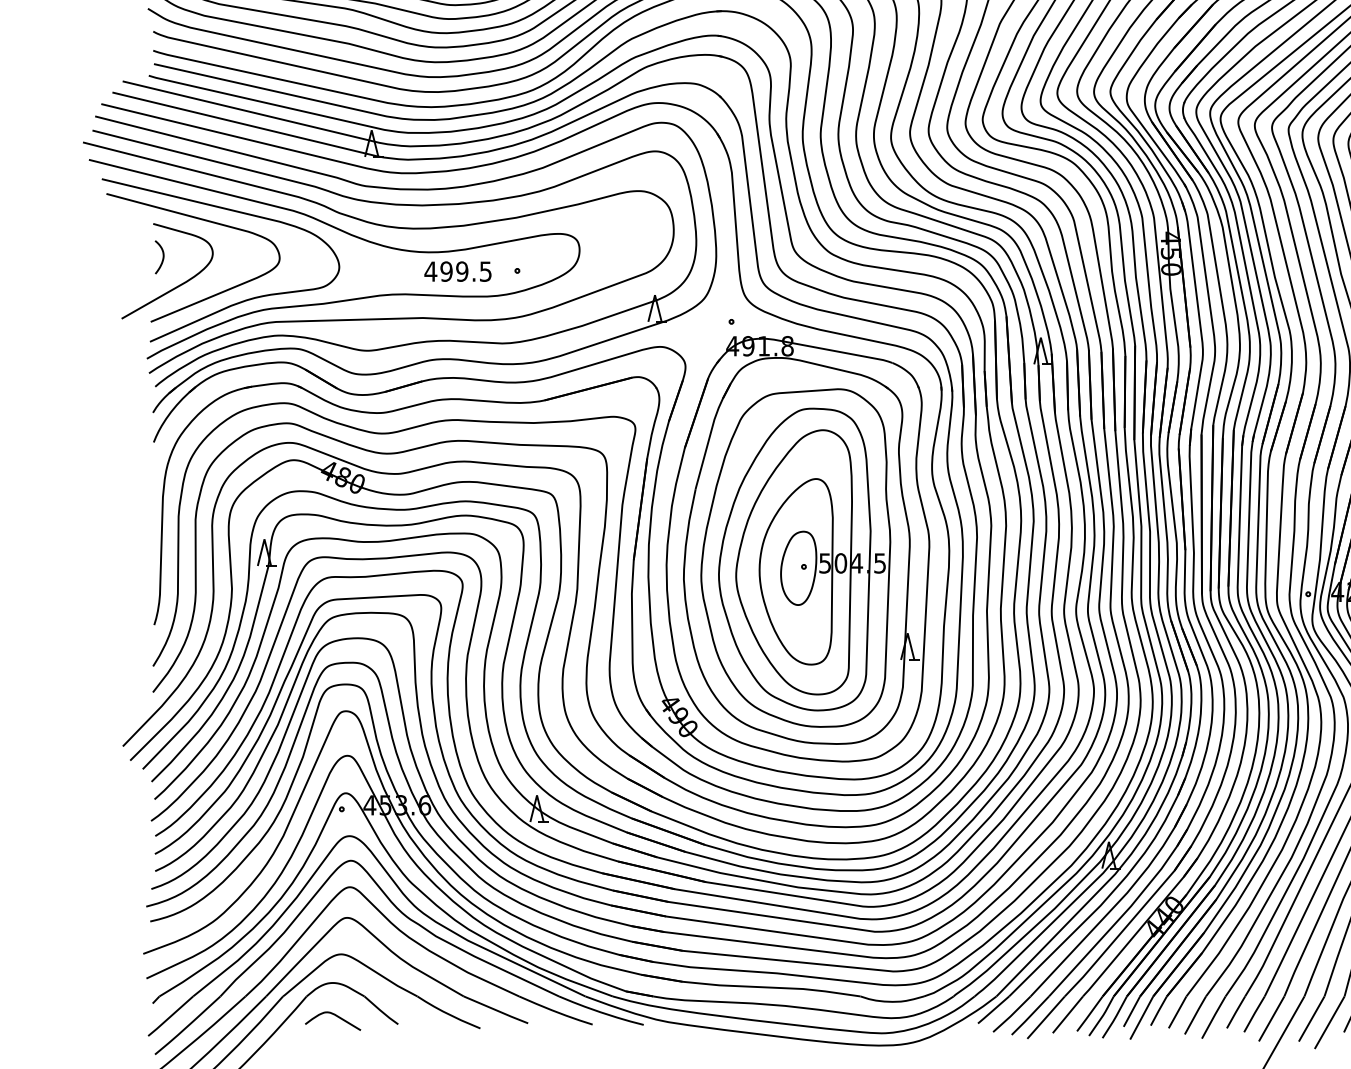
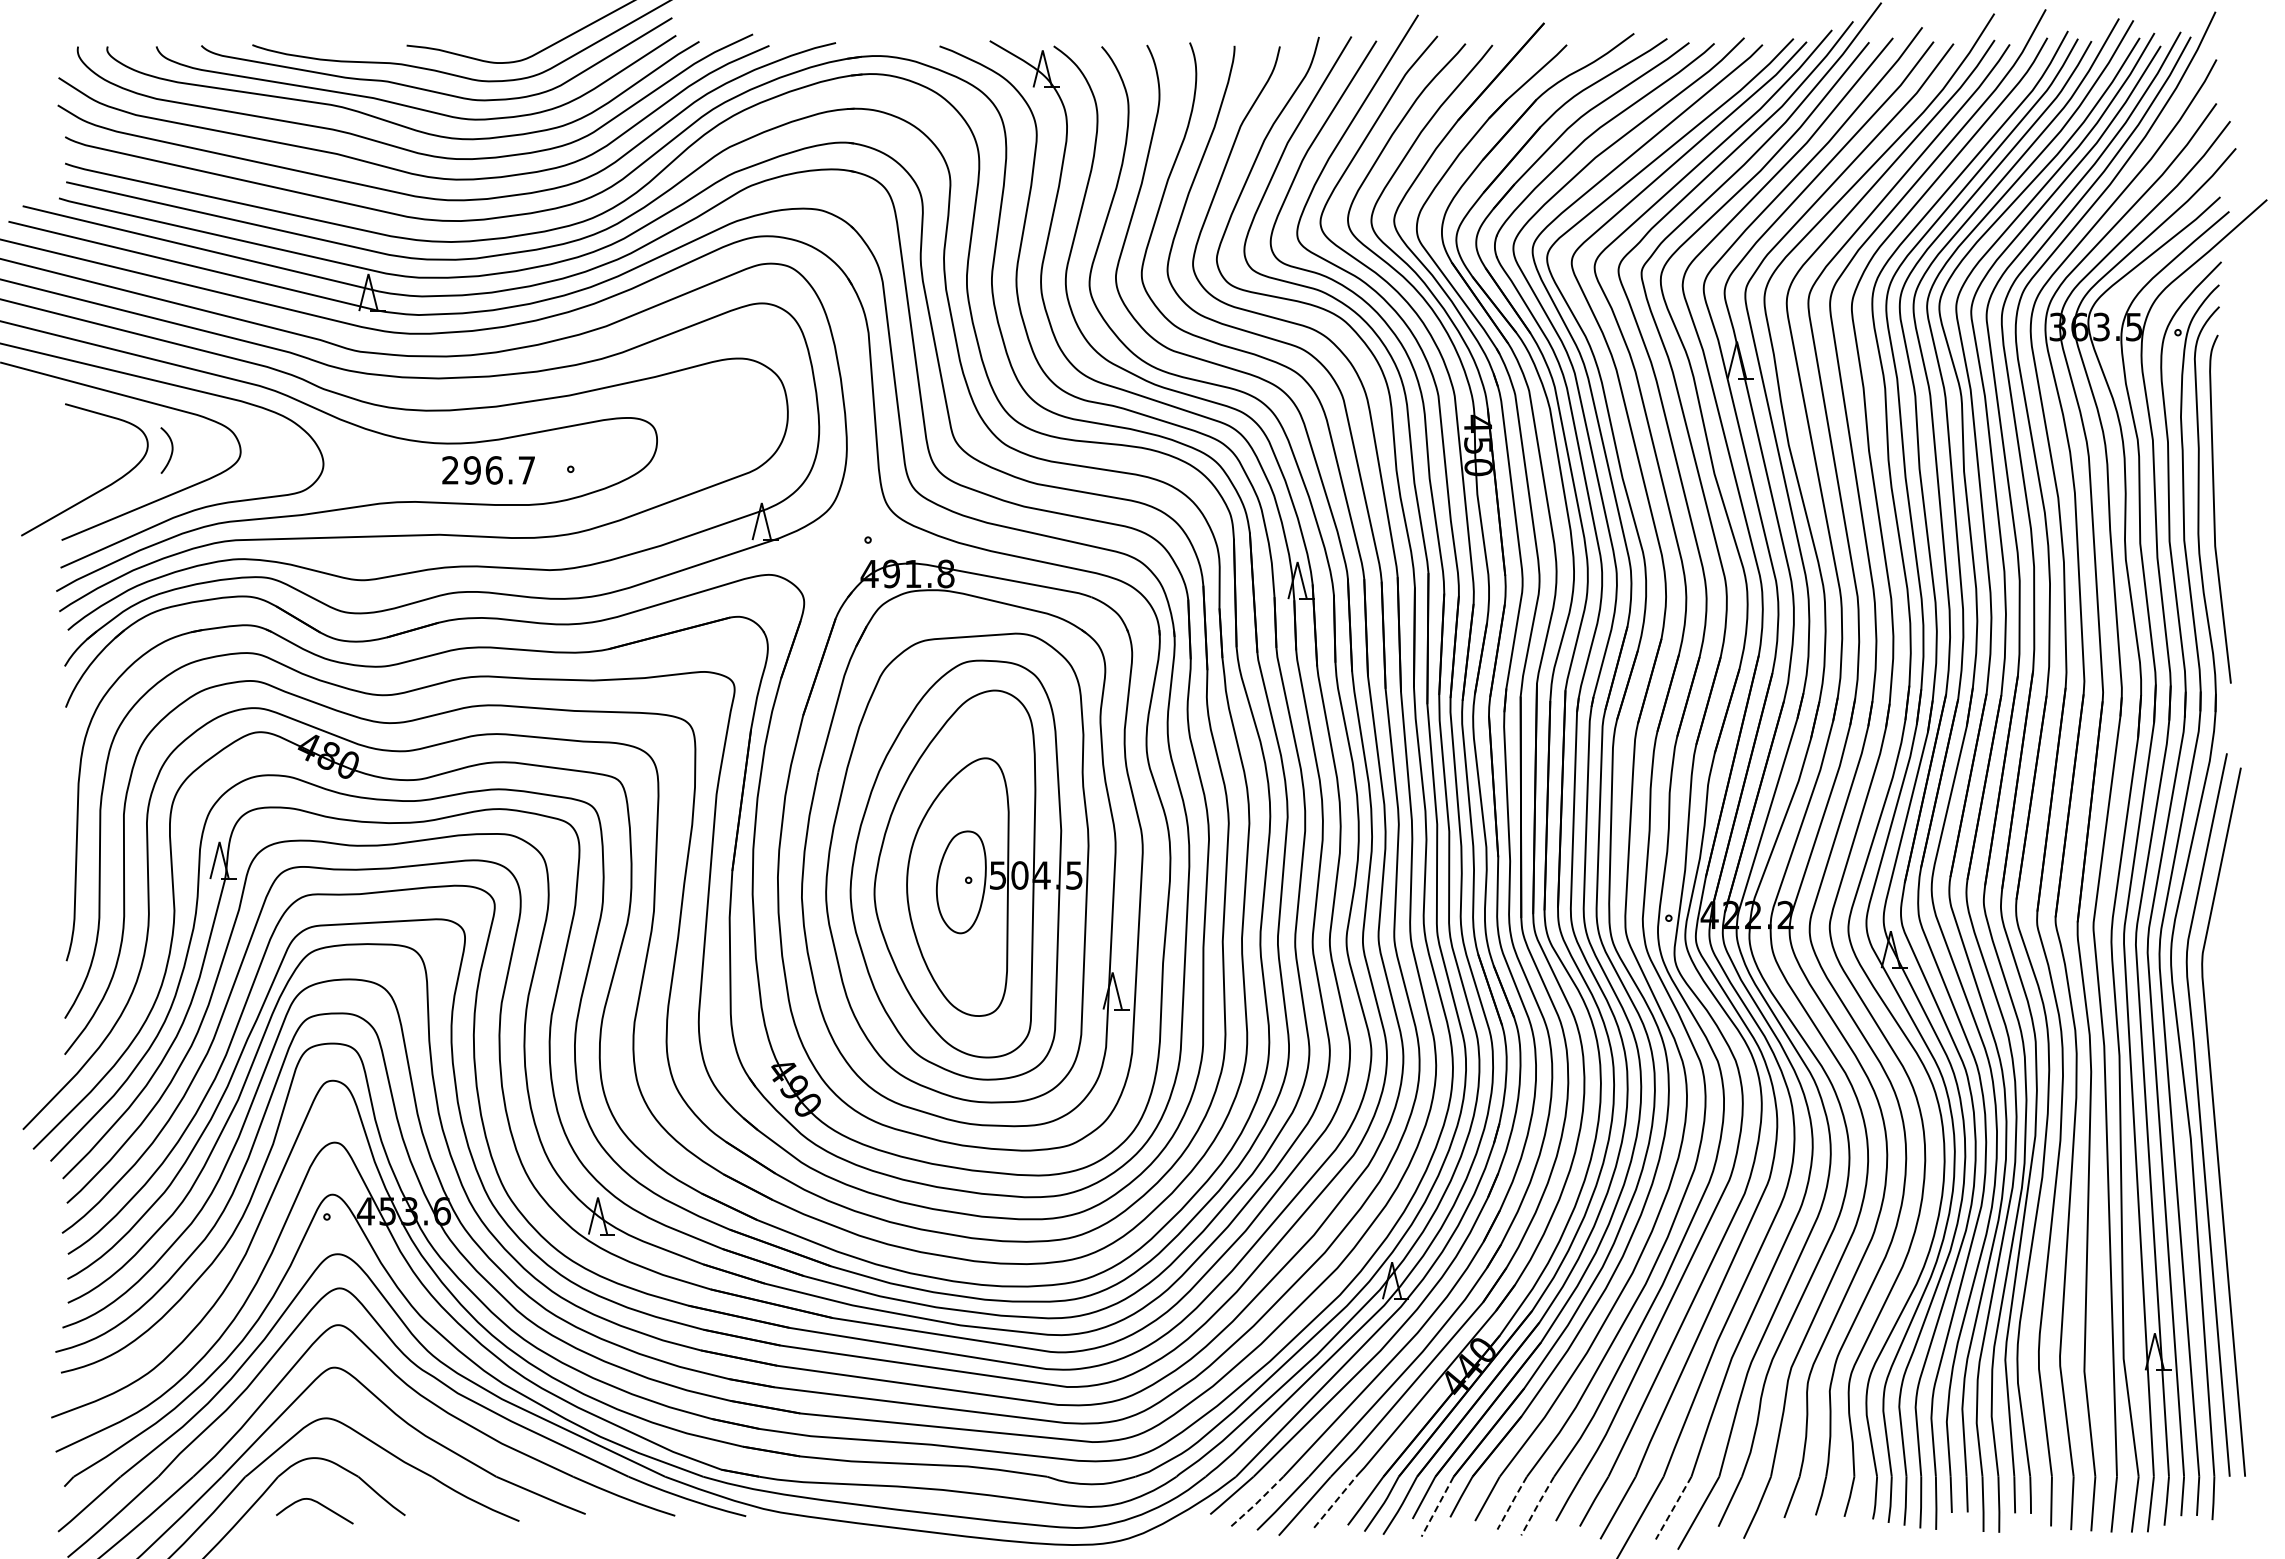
curve: (162, 257) -> (171, 450), moved
text: (457, 271) -> (487, 470), 499.5 -> 296.7
line: (1011, 1014) -> (1257, 1502), solid -> dashed
line: (1068, 1014) -> (1335, 1501), solid -> dashed
line: (1195, 1014) -> (1512, 1502), solid -> dashed
line: (1141, 1017) -> (1437, 1506), solid -> dashed
line: (1213, 1017) -> (1537, 1505), solid -> dashed
line: (1311, 1019) -> (1673, 1508), solid -> dashed

